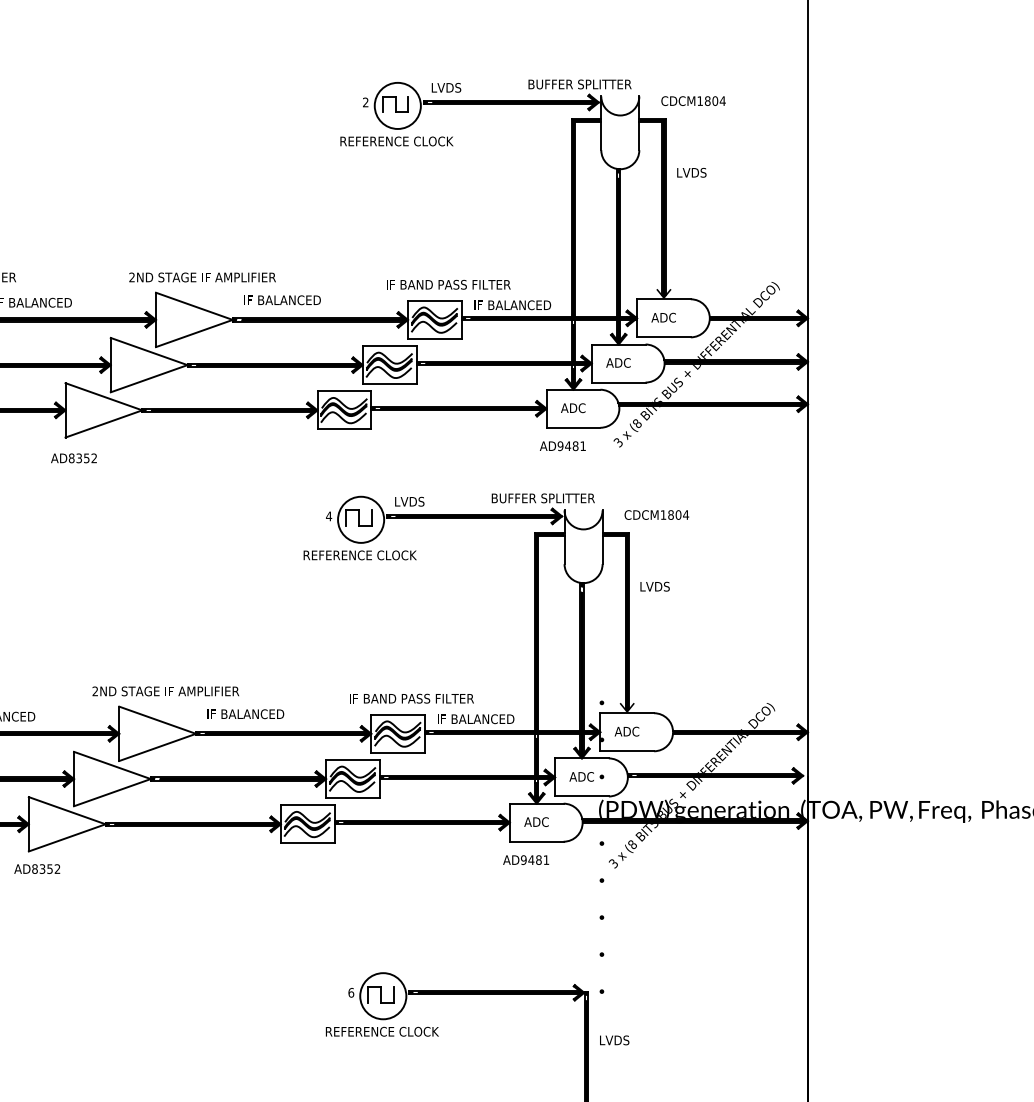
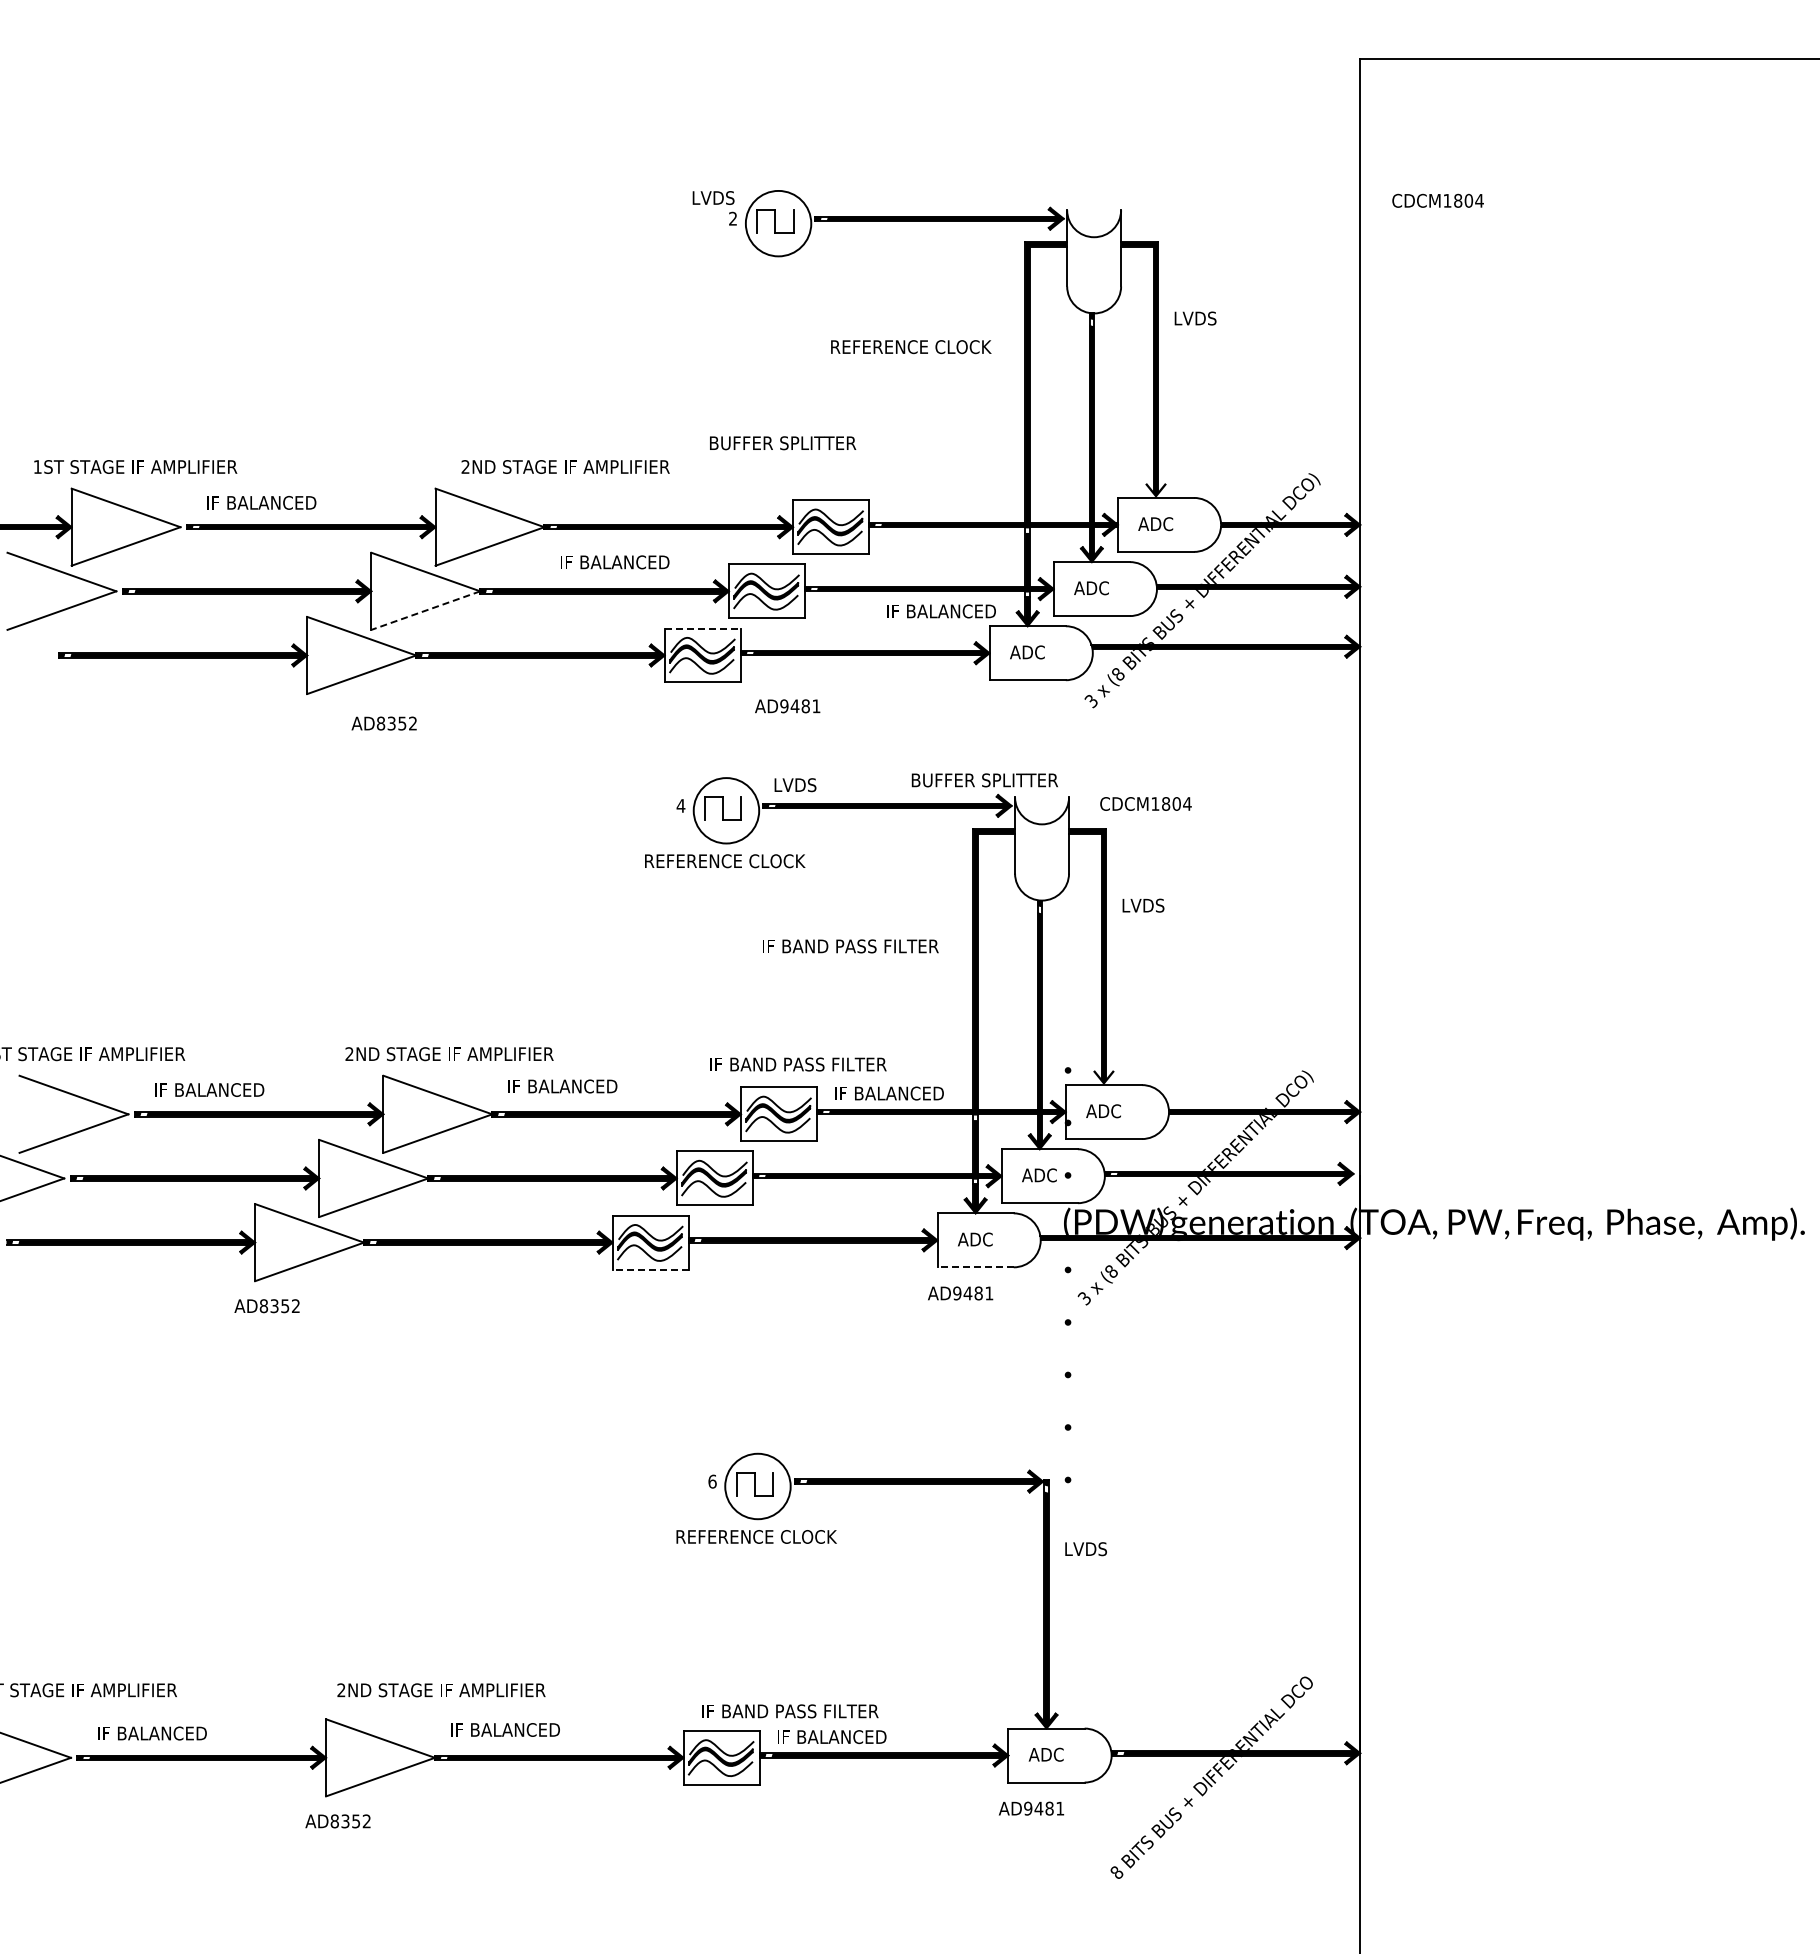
text: (580, 84) -> (783, 443), moved
text: (446, 87) -> (713, 197), moved
text: (693, 100) -> (1437, 200), moved
text: (397, 141) -> (911, 347), moved
text: (202, 277) -> (565, 466), moved
text: (448, 284) -> (850, 946), moved
text: (282, 300) -> (615, 562), moved
text: (512, 305) -> (941, 611), moved
line: (148, 378) -> (425, 610), solid -> dashed
line: (344, 391) -> (703, 628), solid -> dashed
text: (562, 446) -> (787, 706), moved
text: (73, 458) -> (383, 723), moved
line: (536, 841) -> (975, 1267), solid -> dashed
line: (307, 843) -> (650, 1269), solid -> dashed

